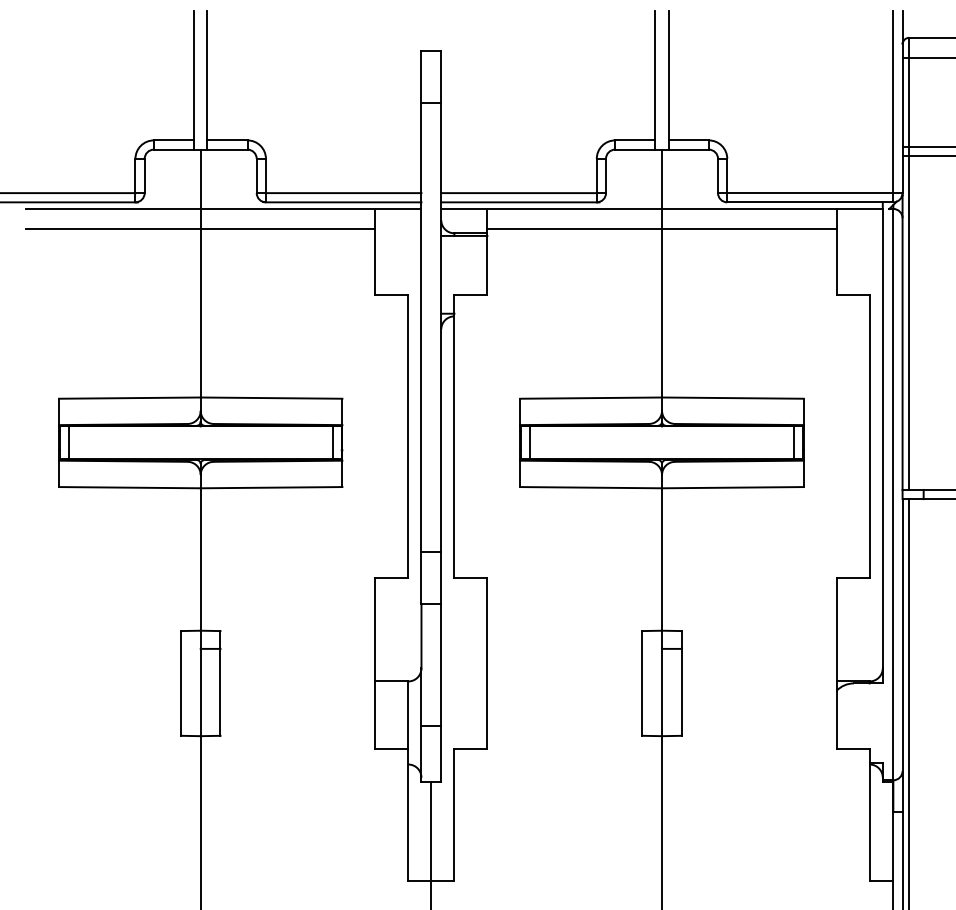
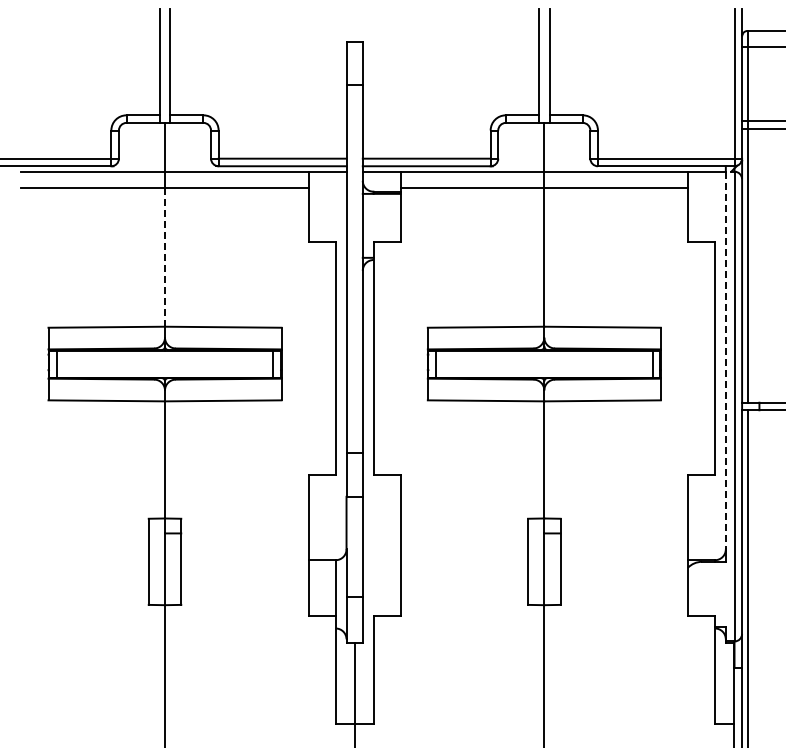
line: (201, 312) -> (165, 256), solid -> dashed
line: (882, 438) -> (725, 360), solid -> dashed

